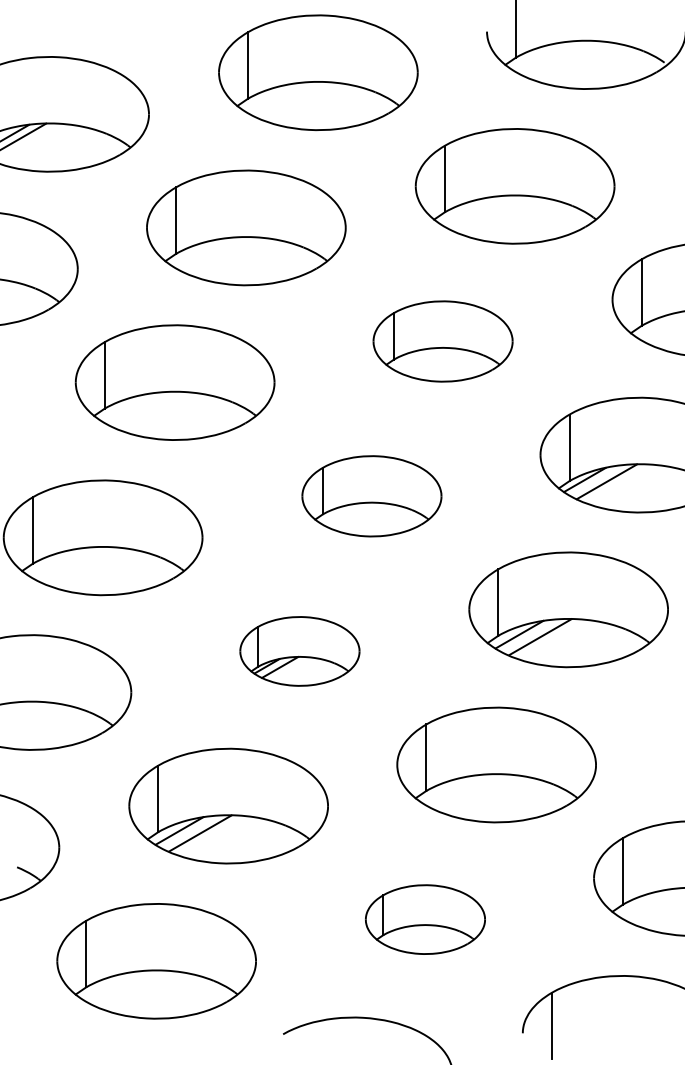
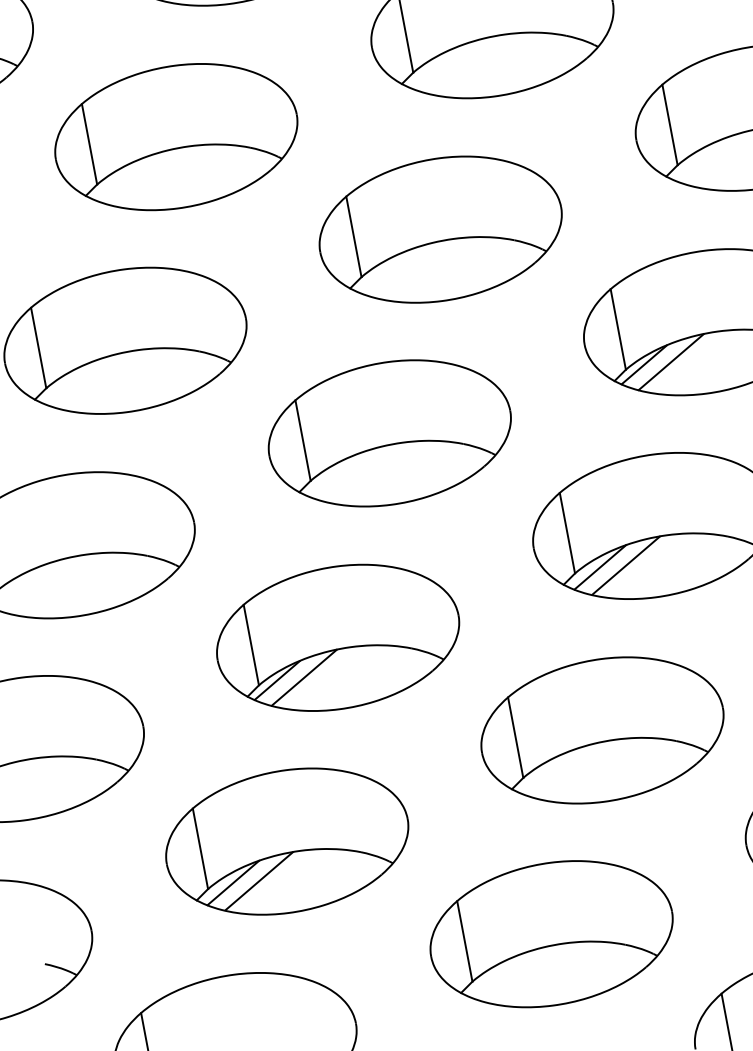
part: (442, 341) -> (439, 229), size x1.43
part: (371, 496) -> (389, 433), size x1.43
part: (299, 651) -> (337, 638), size x1.67
part: (425, 919) -> (551, 933), size x1.67

